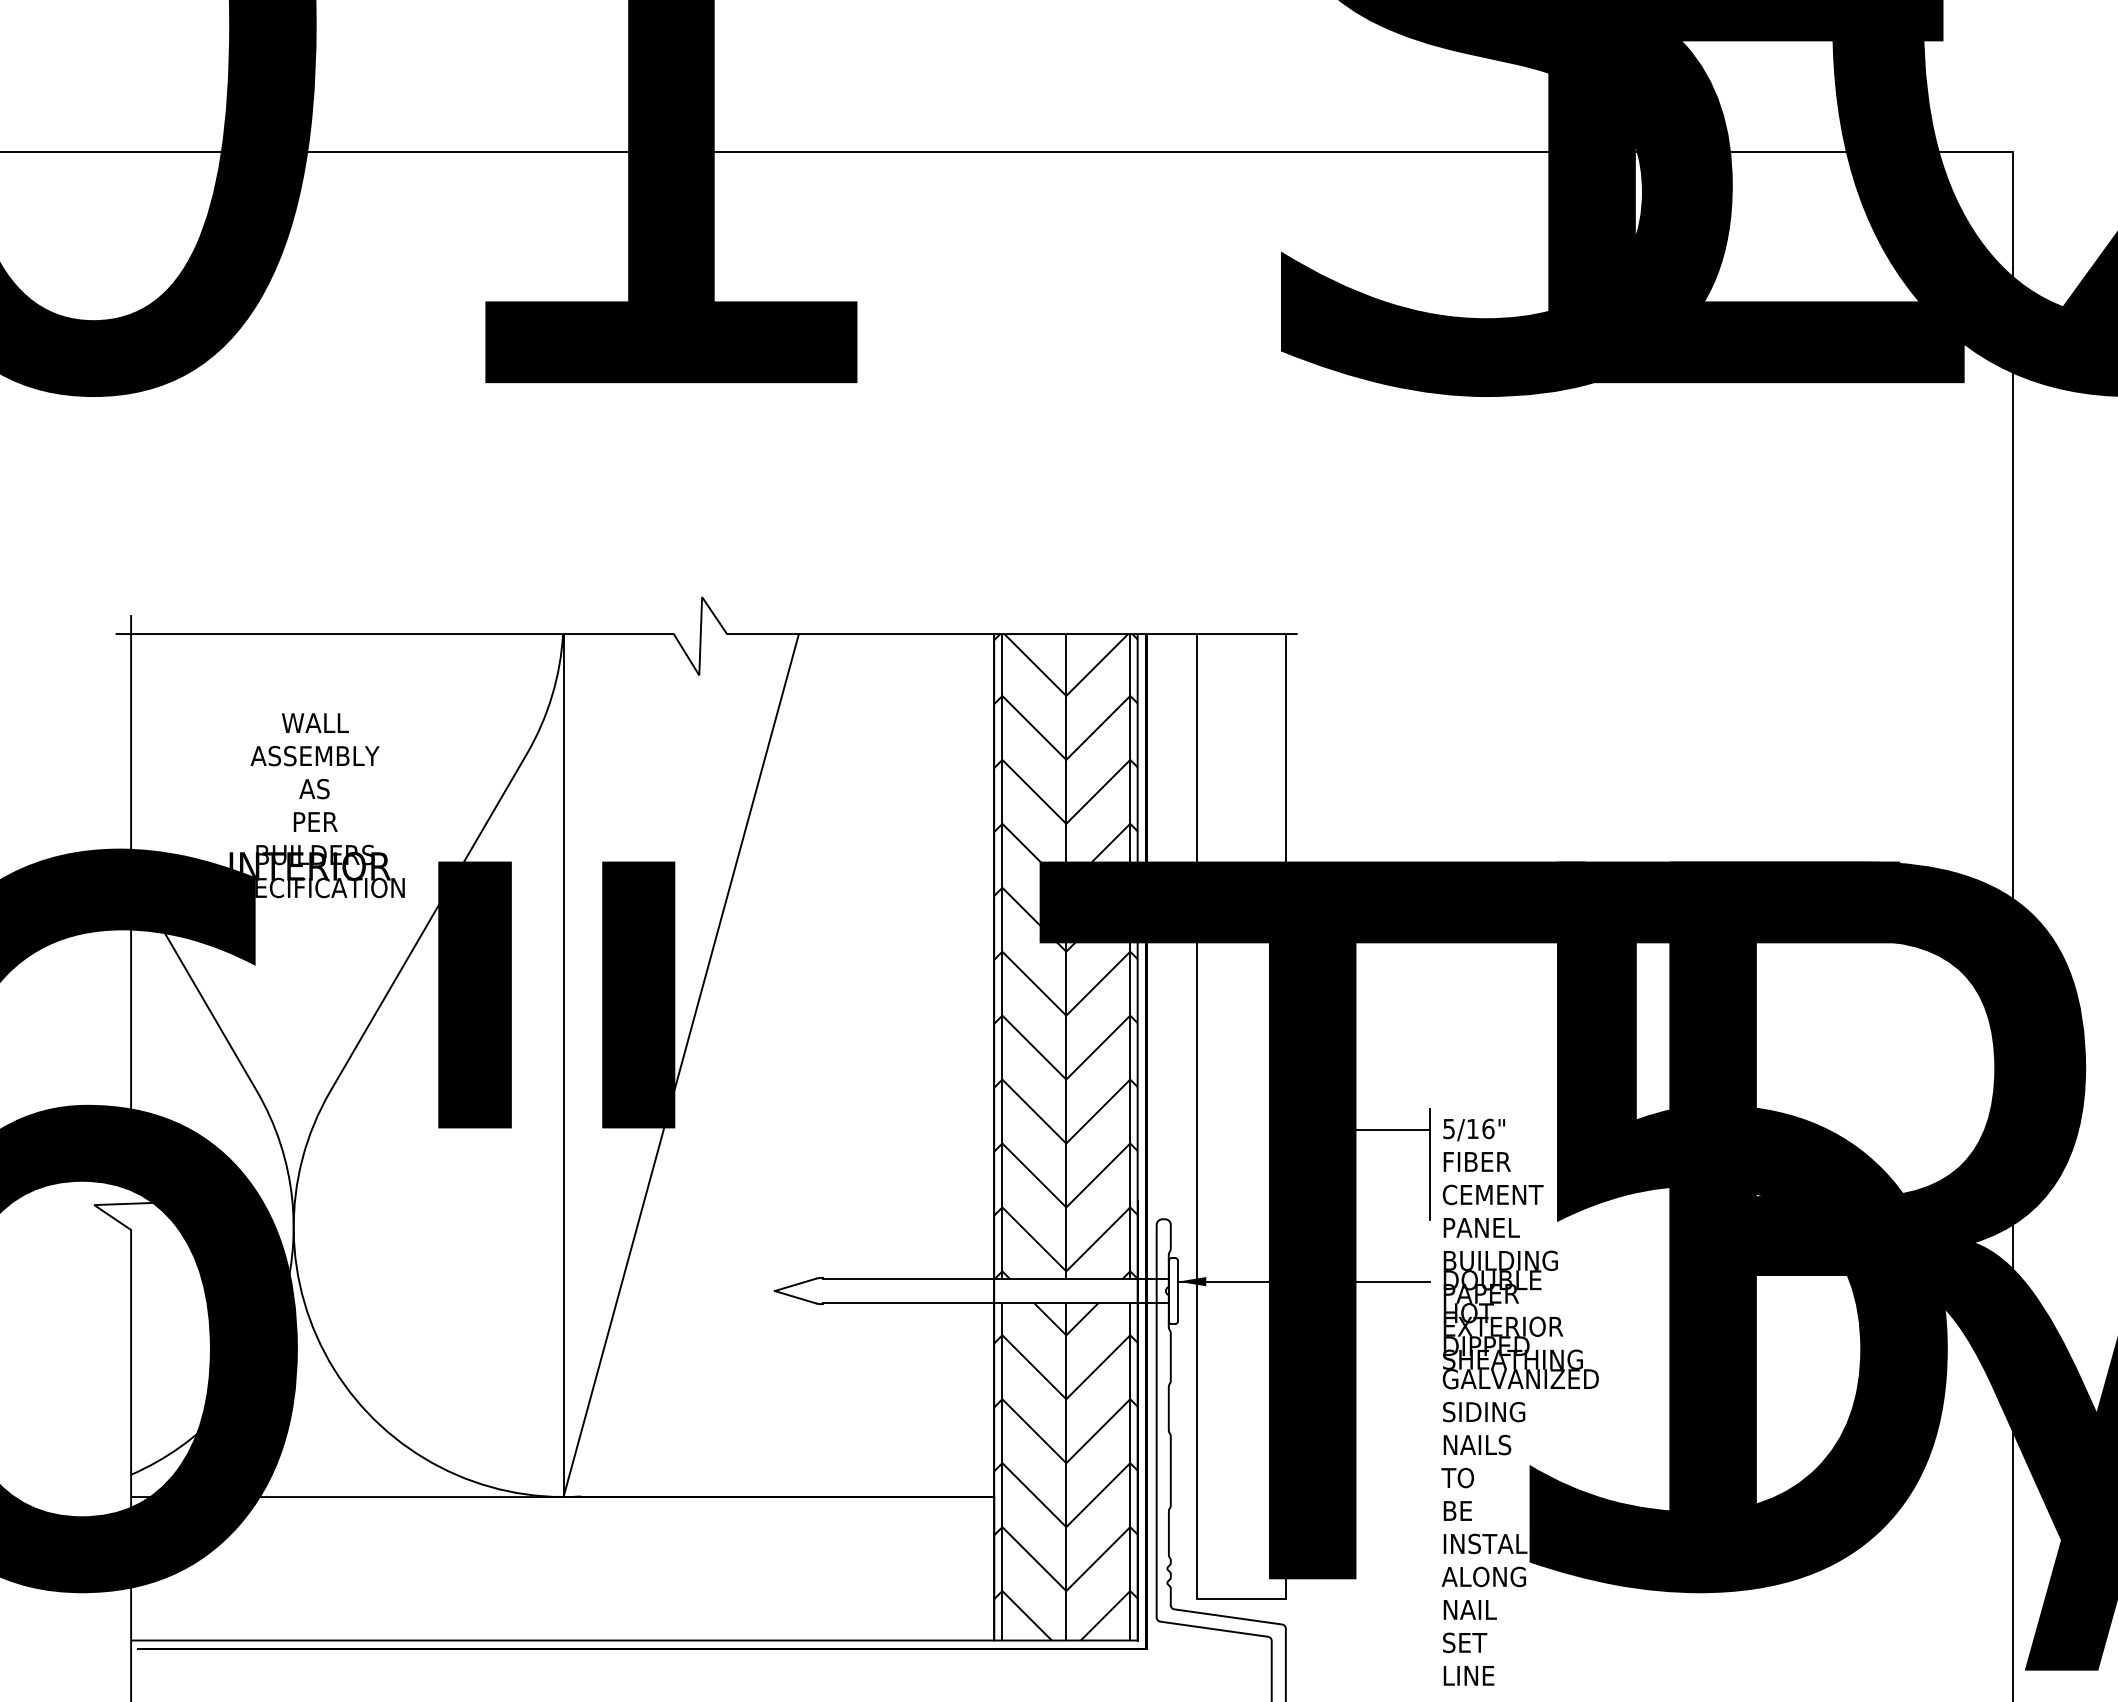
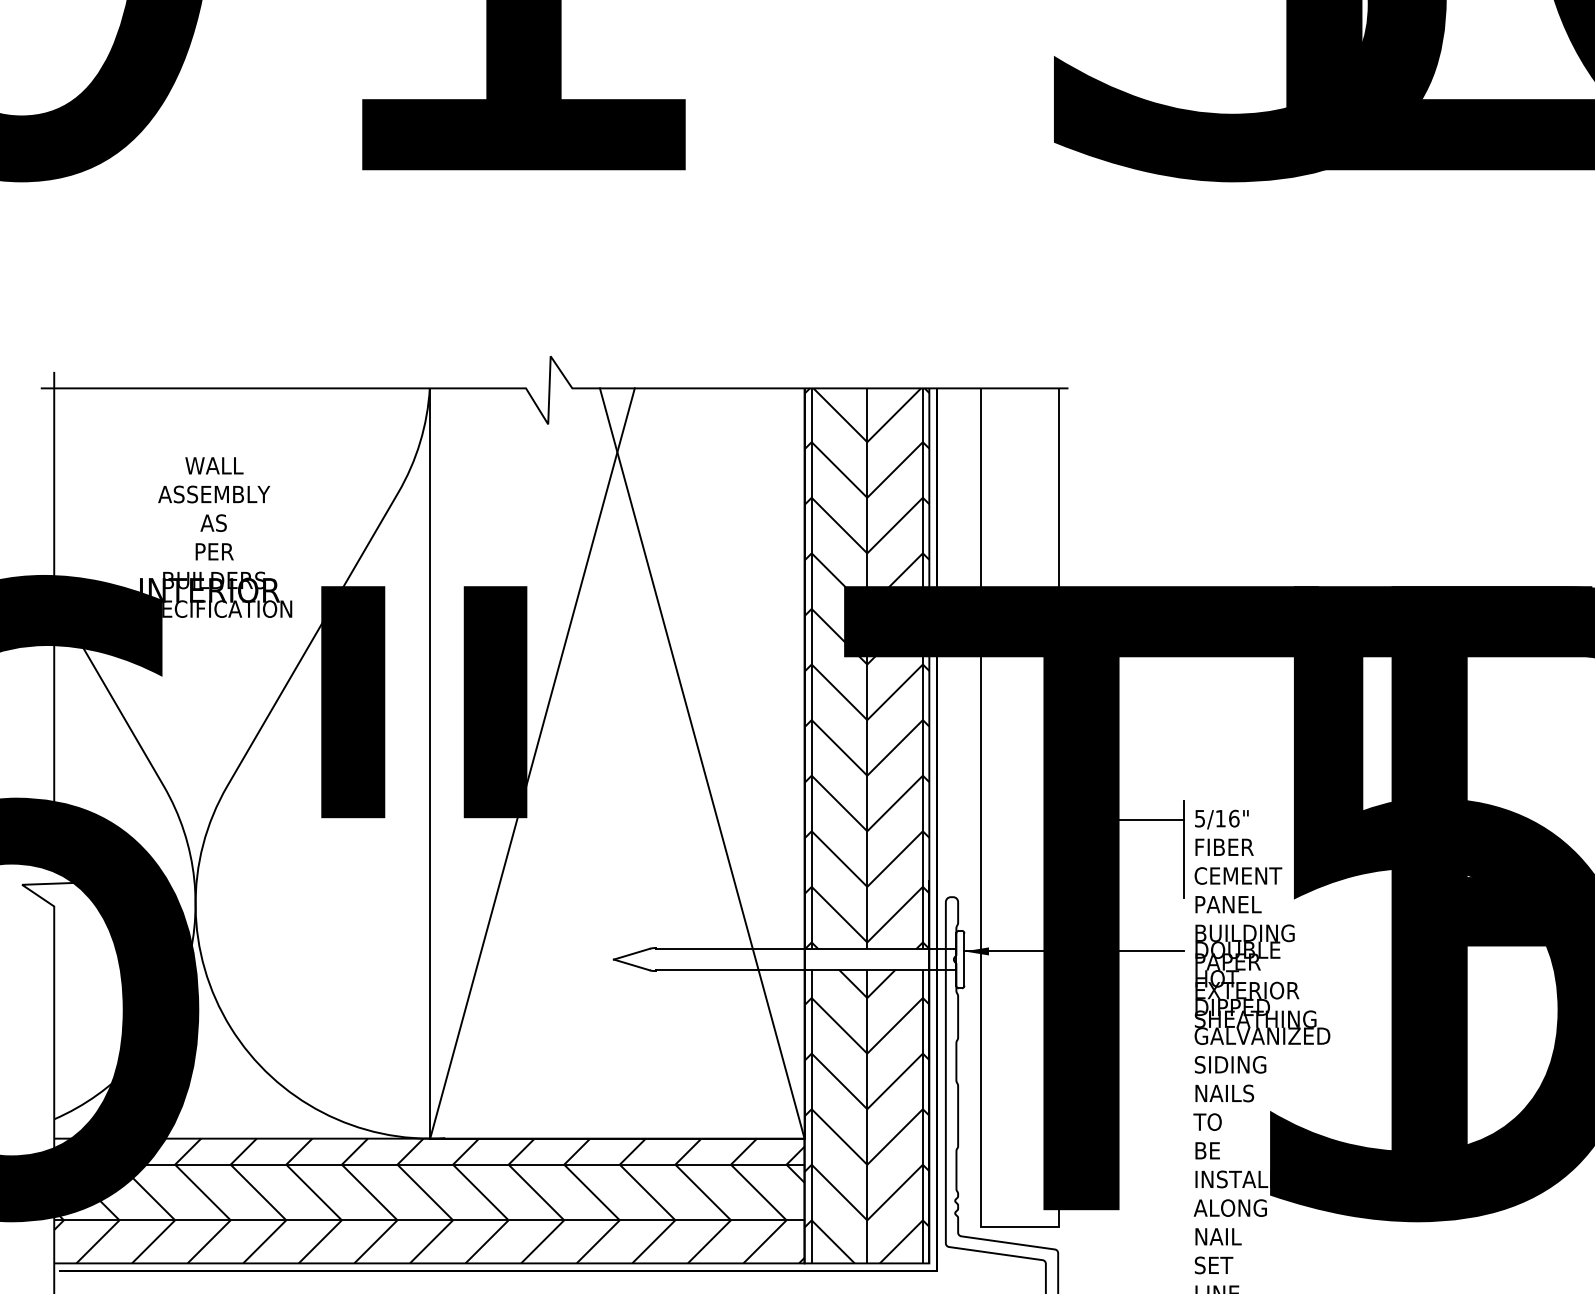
line: (876, 1065) -> (702, 763), added
hatch: (562, 1568) -> (429, 1200), added

